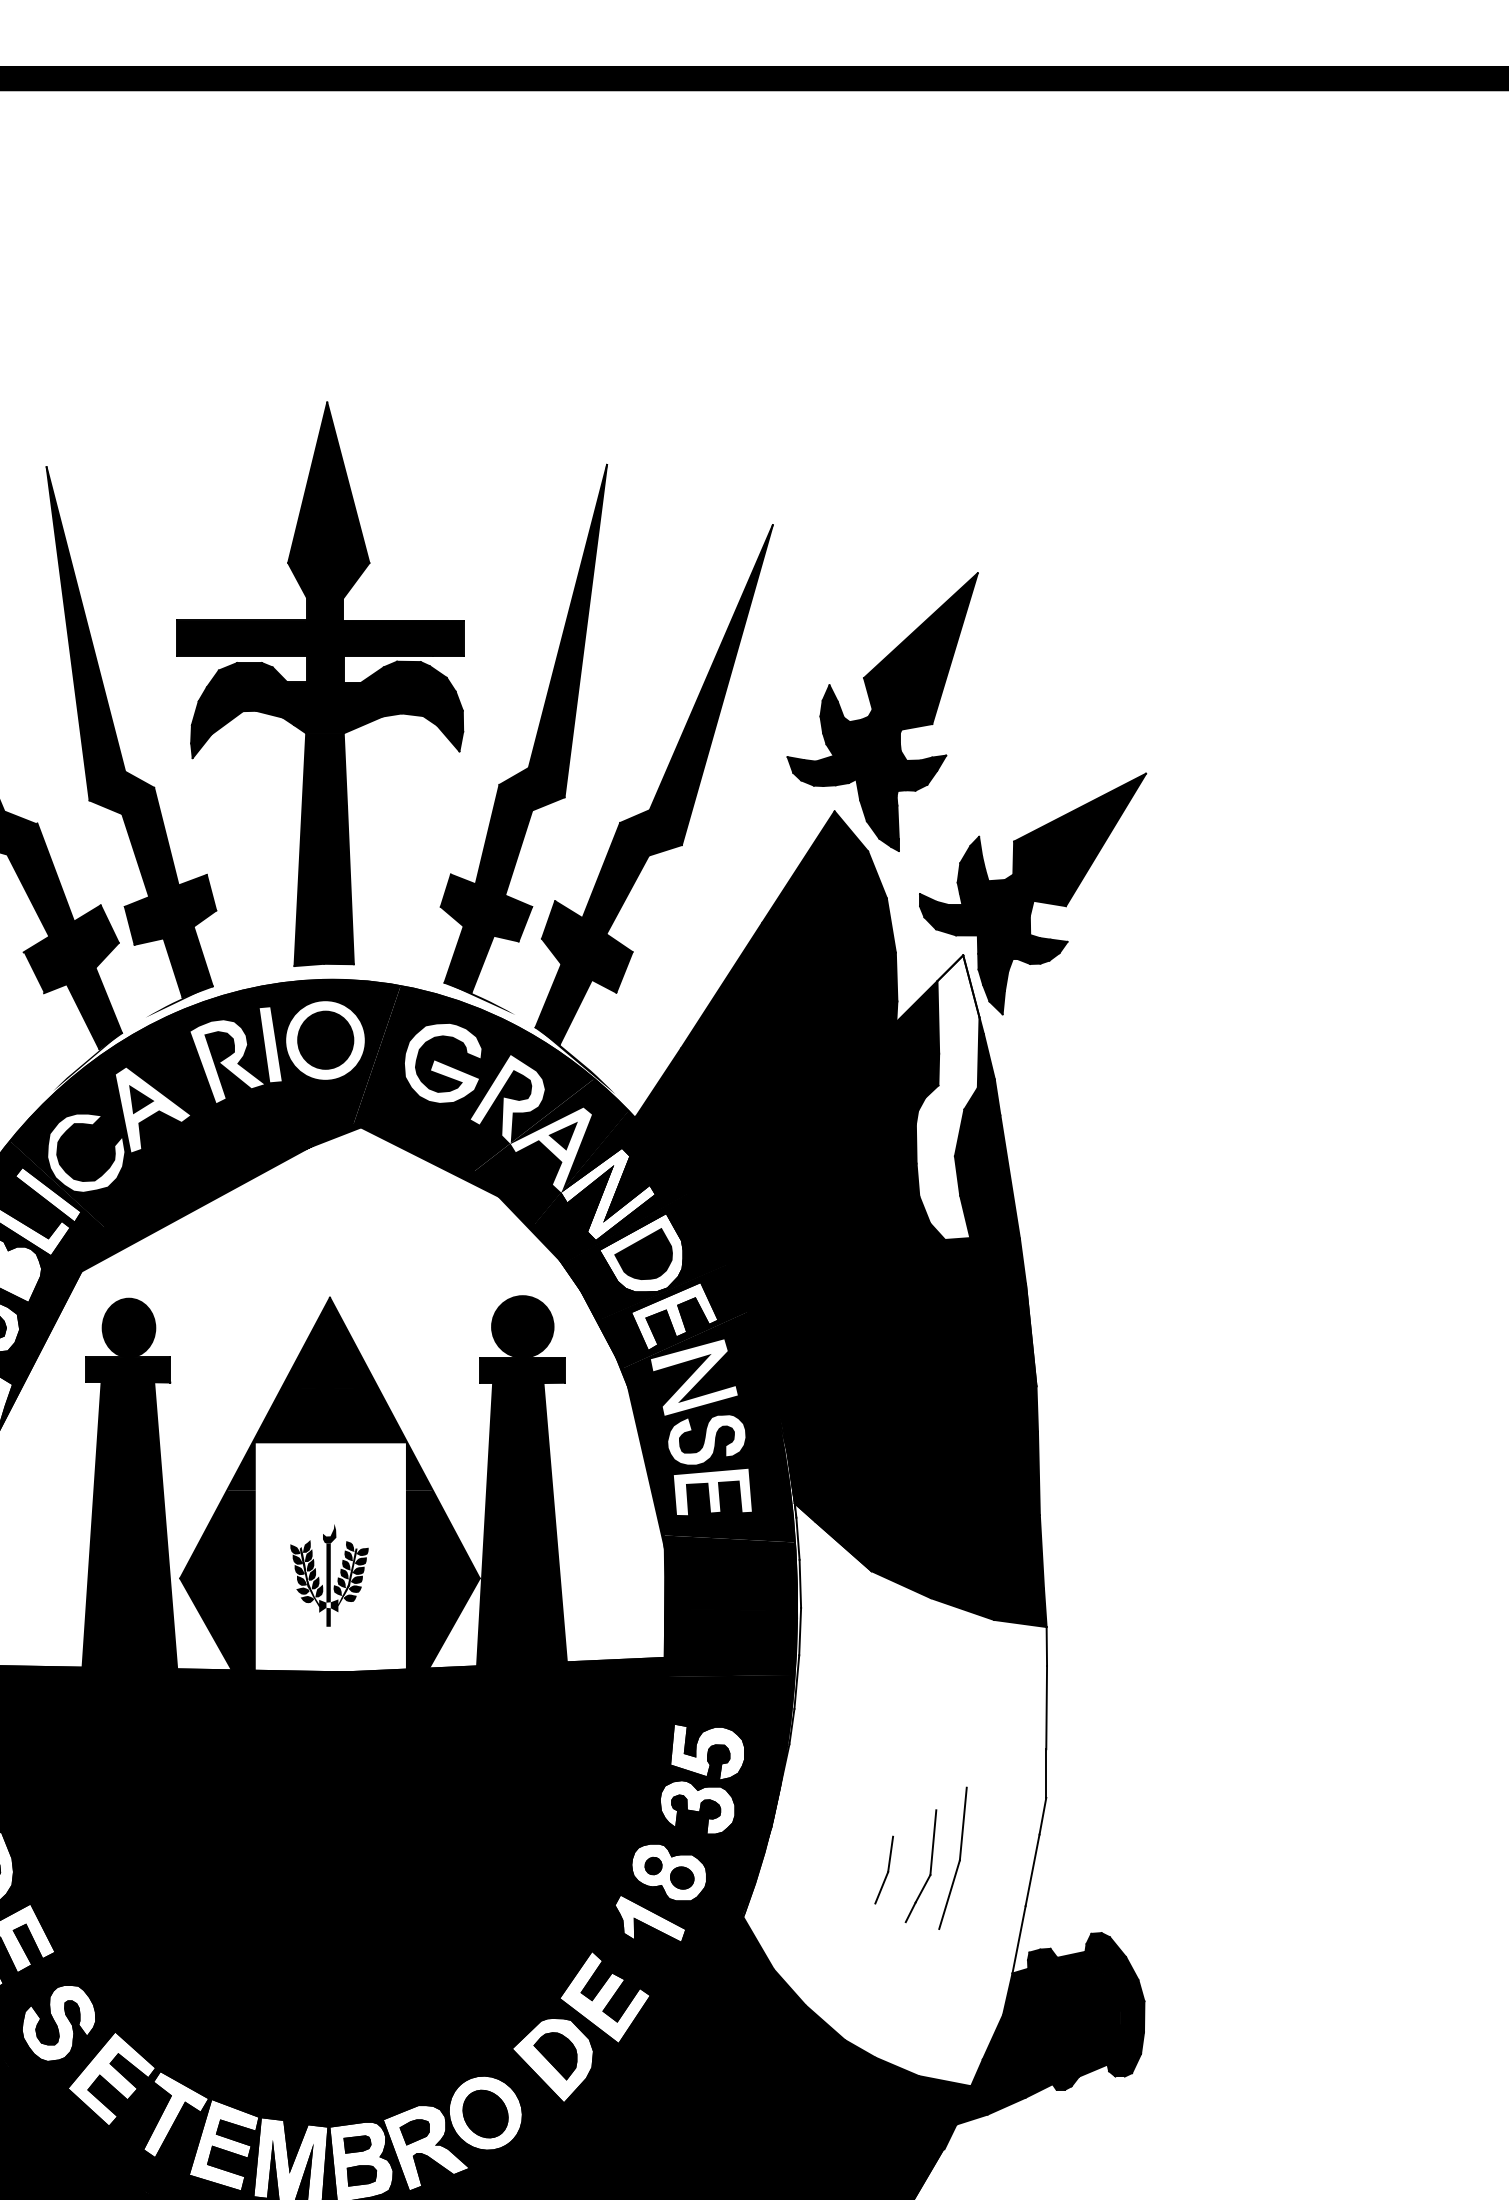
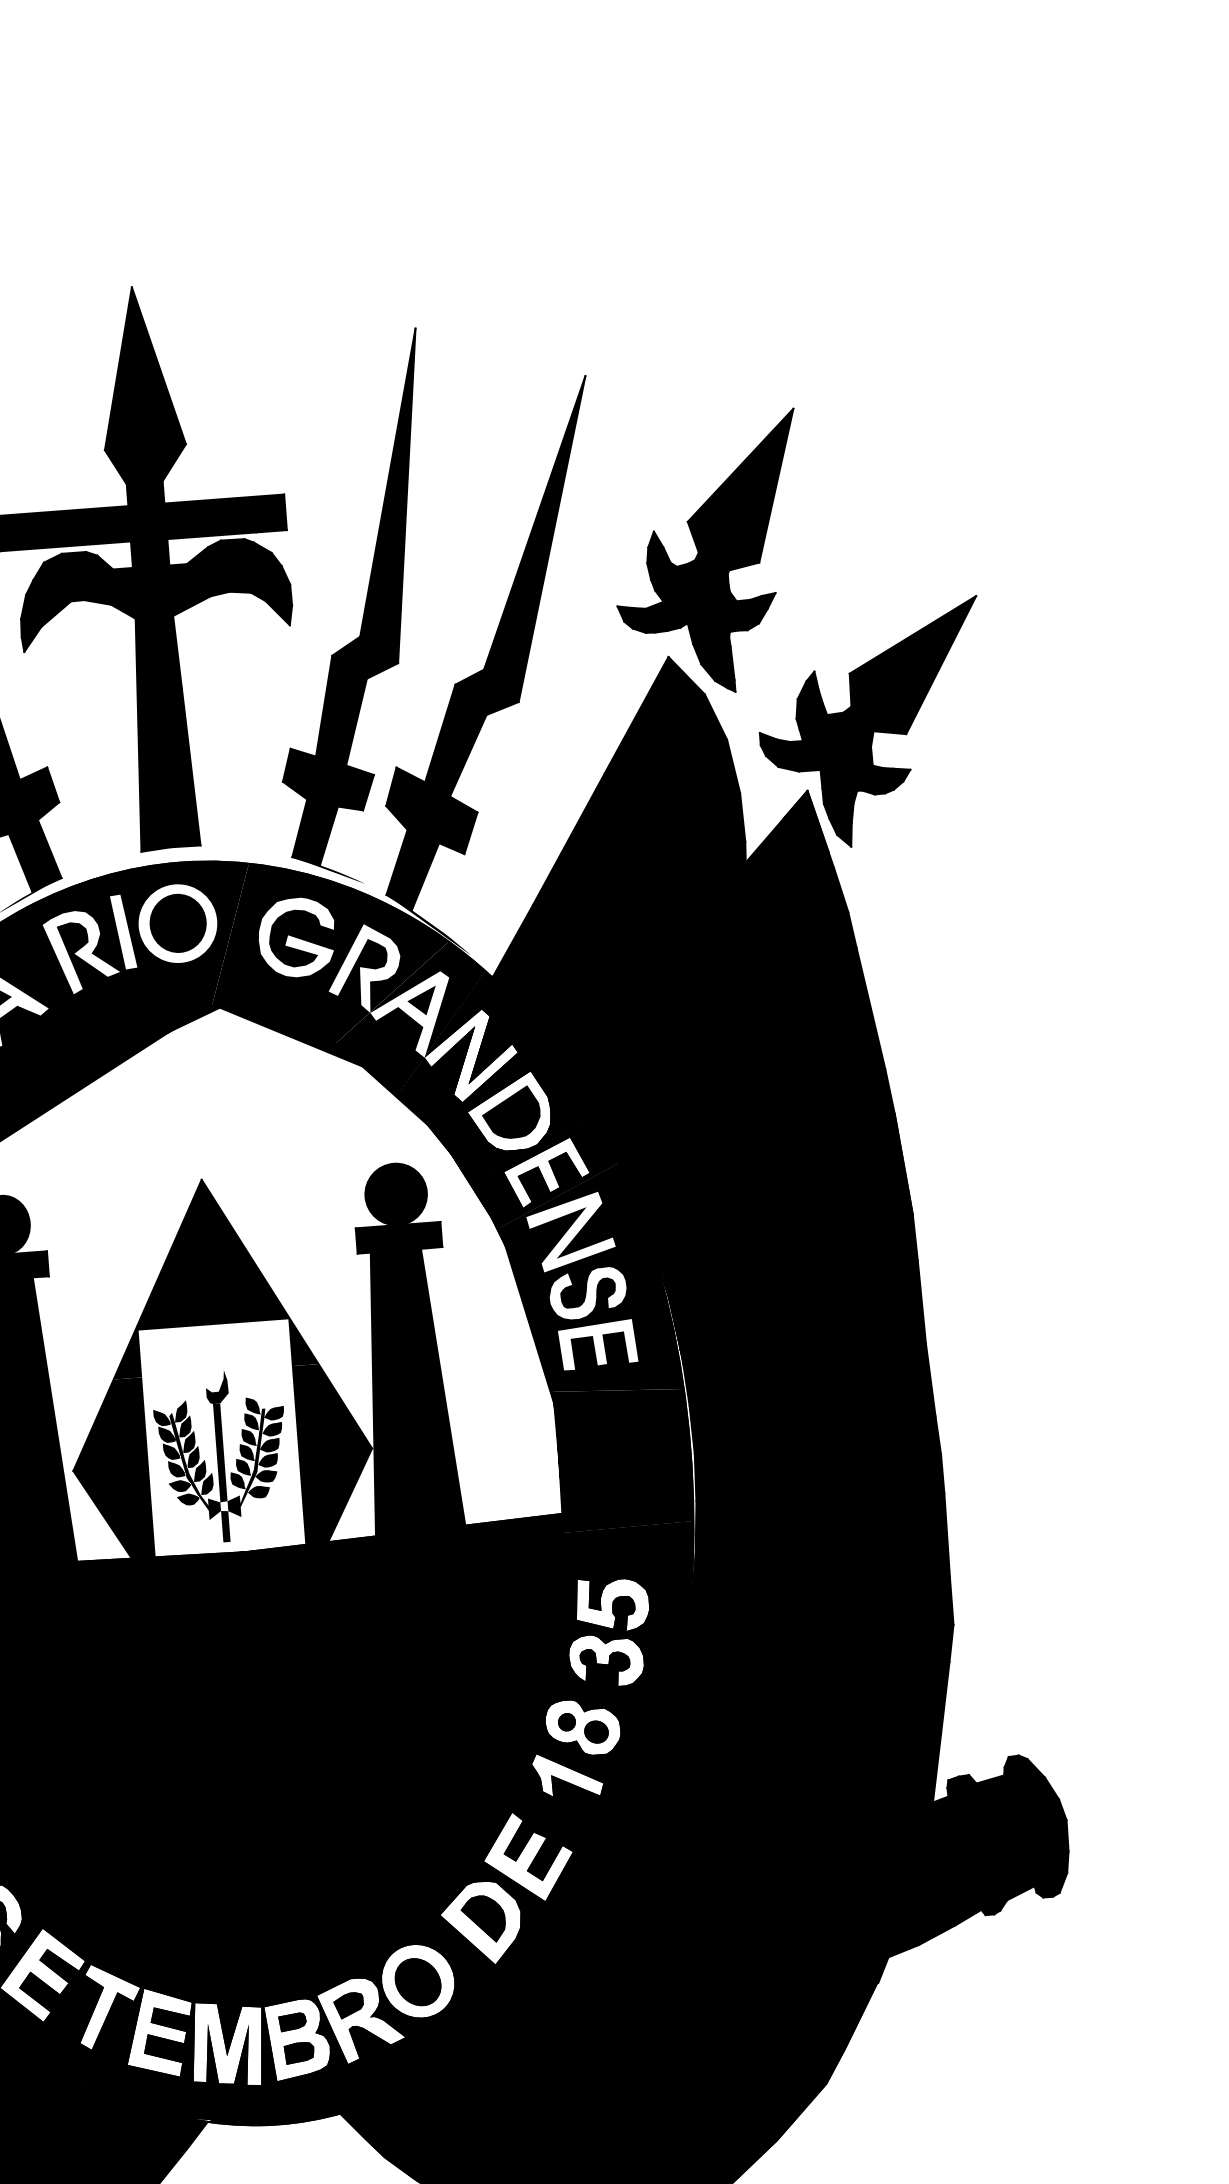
fill: (947, 1097) -> (802, 933), added
part: (329, 1575) -> (222, 1456), size x1.67
fill: (894, 1794) -> (801, 1632), added

